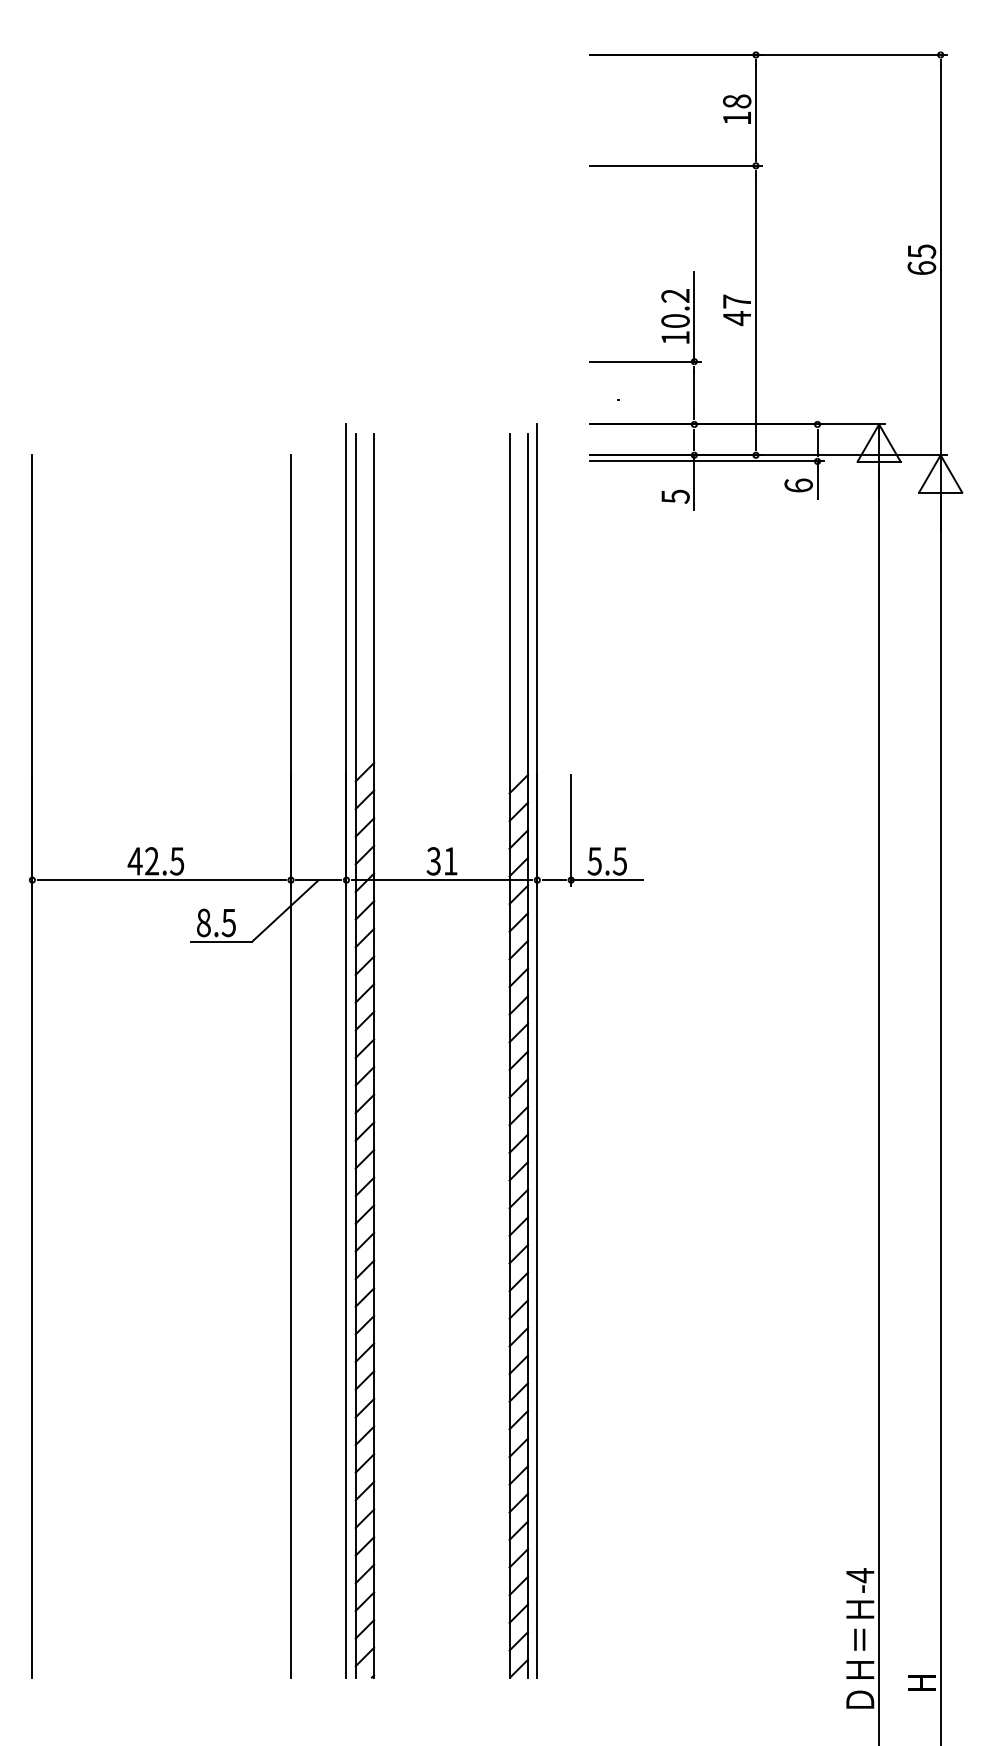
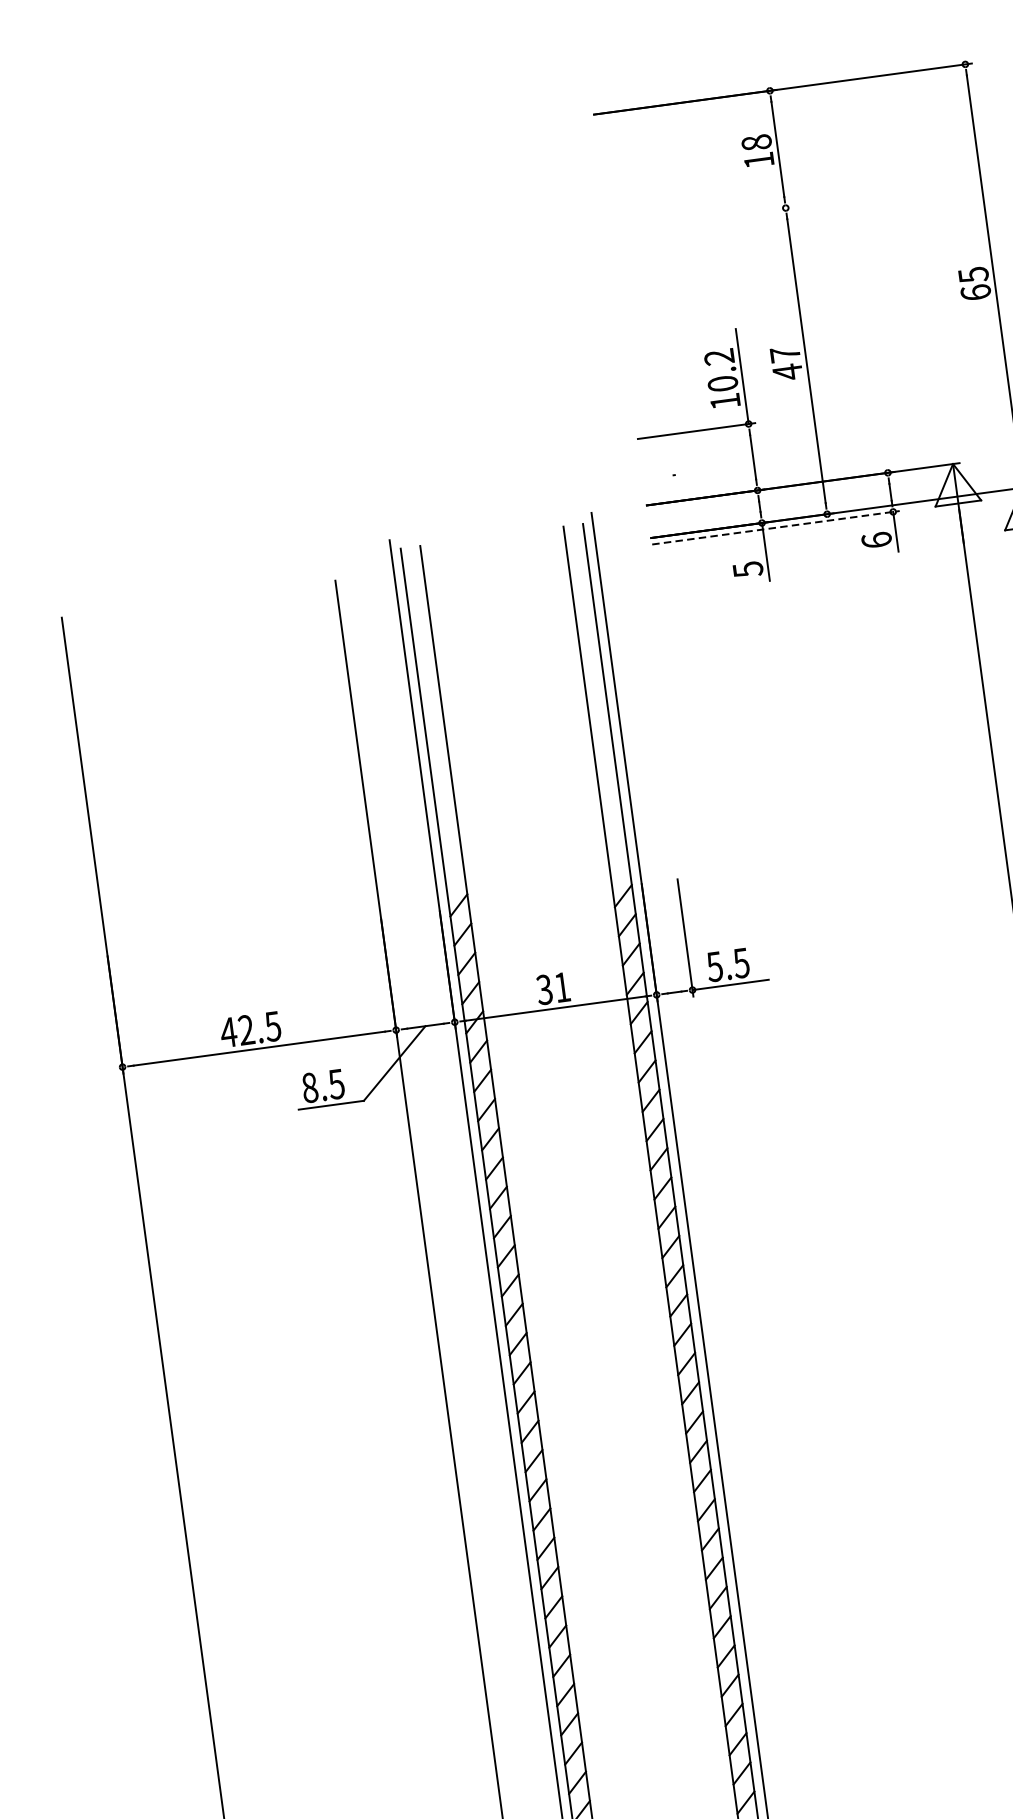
line: (675, 165) -> (700, 219), removed
line: (706, 461) -> (775, 527), solid -> dashed

